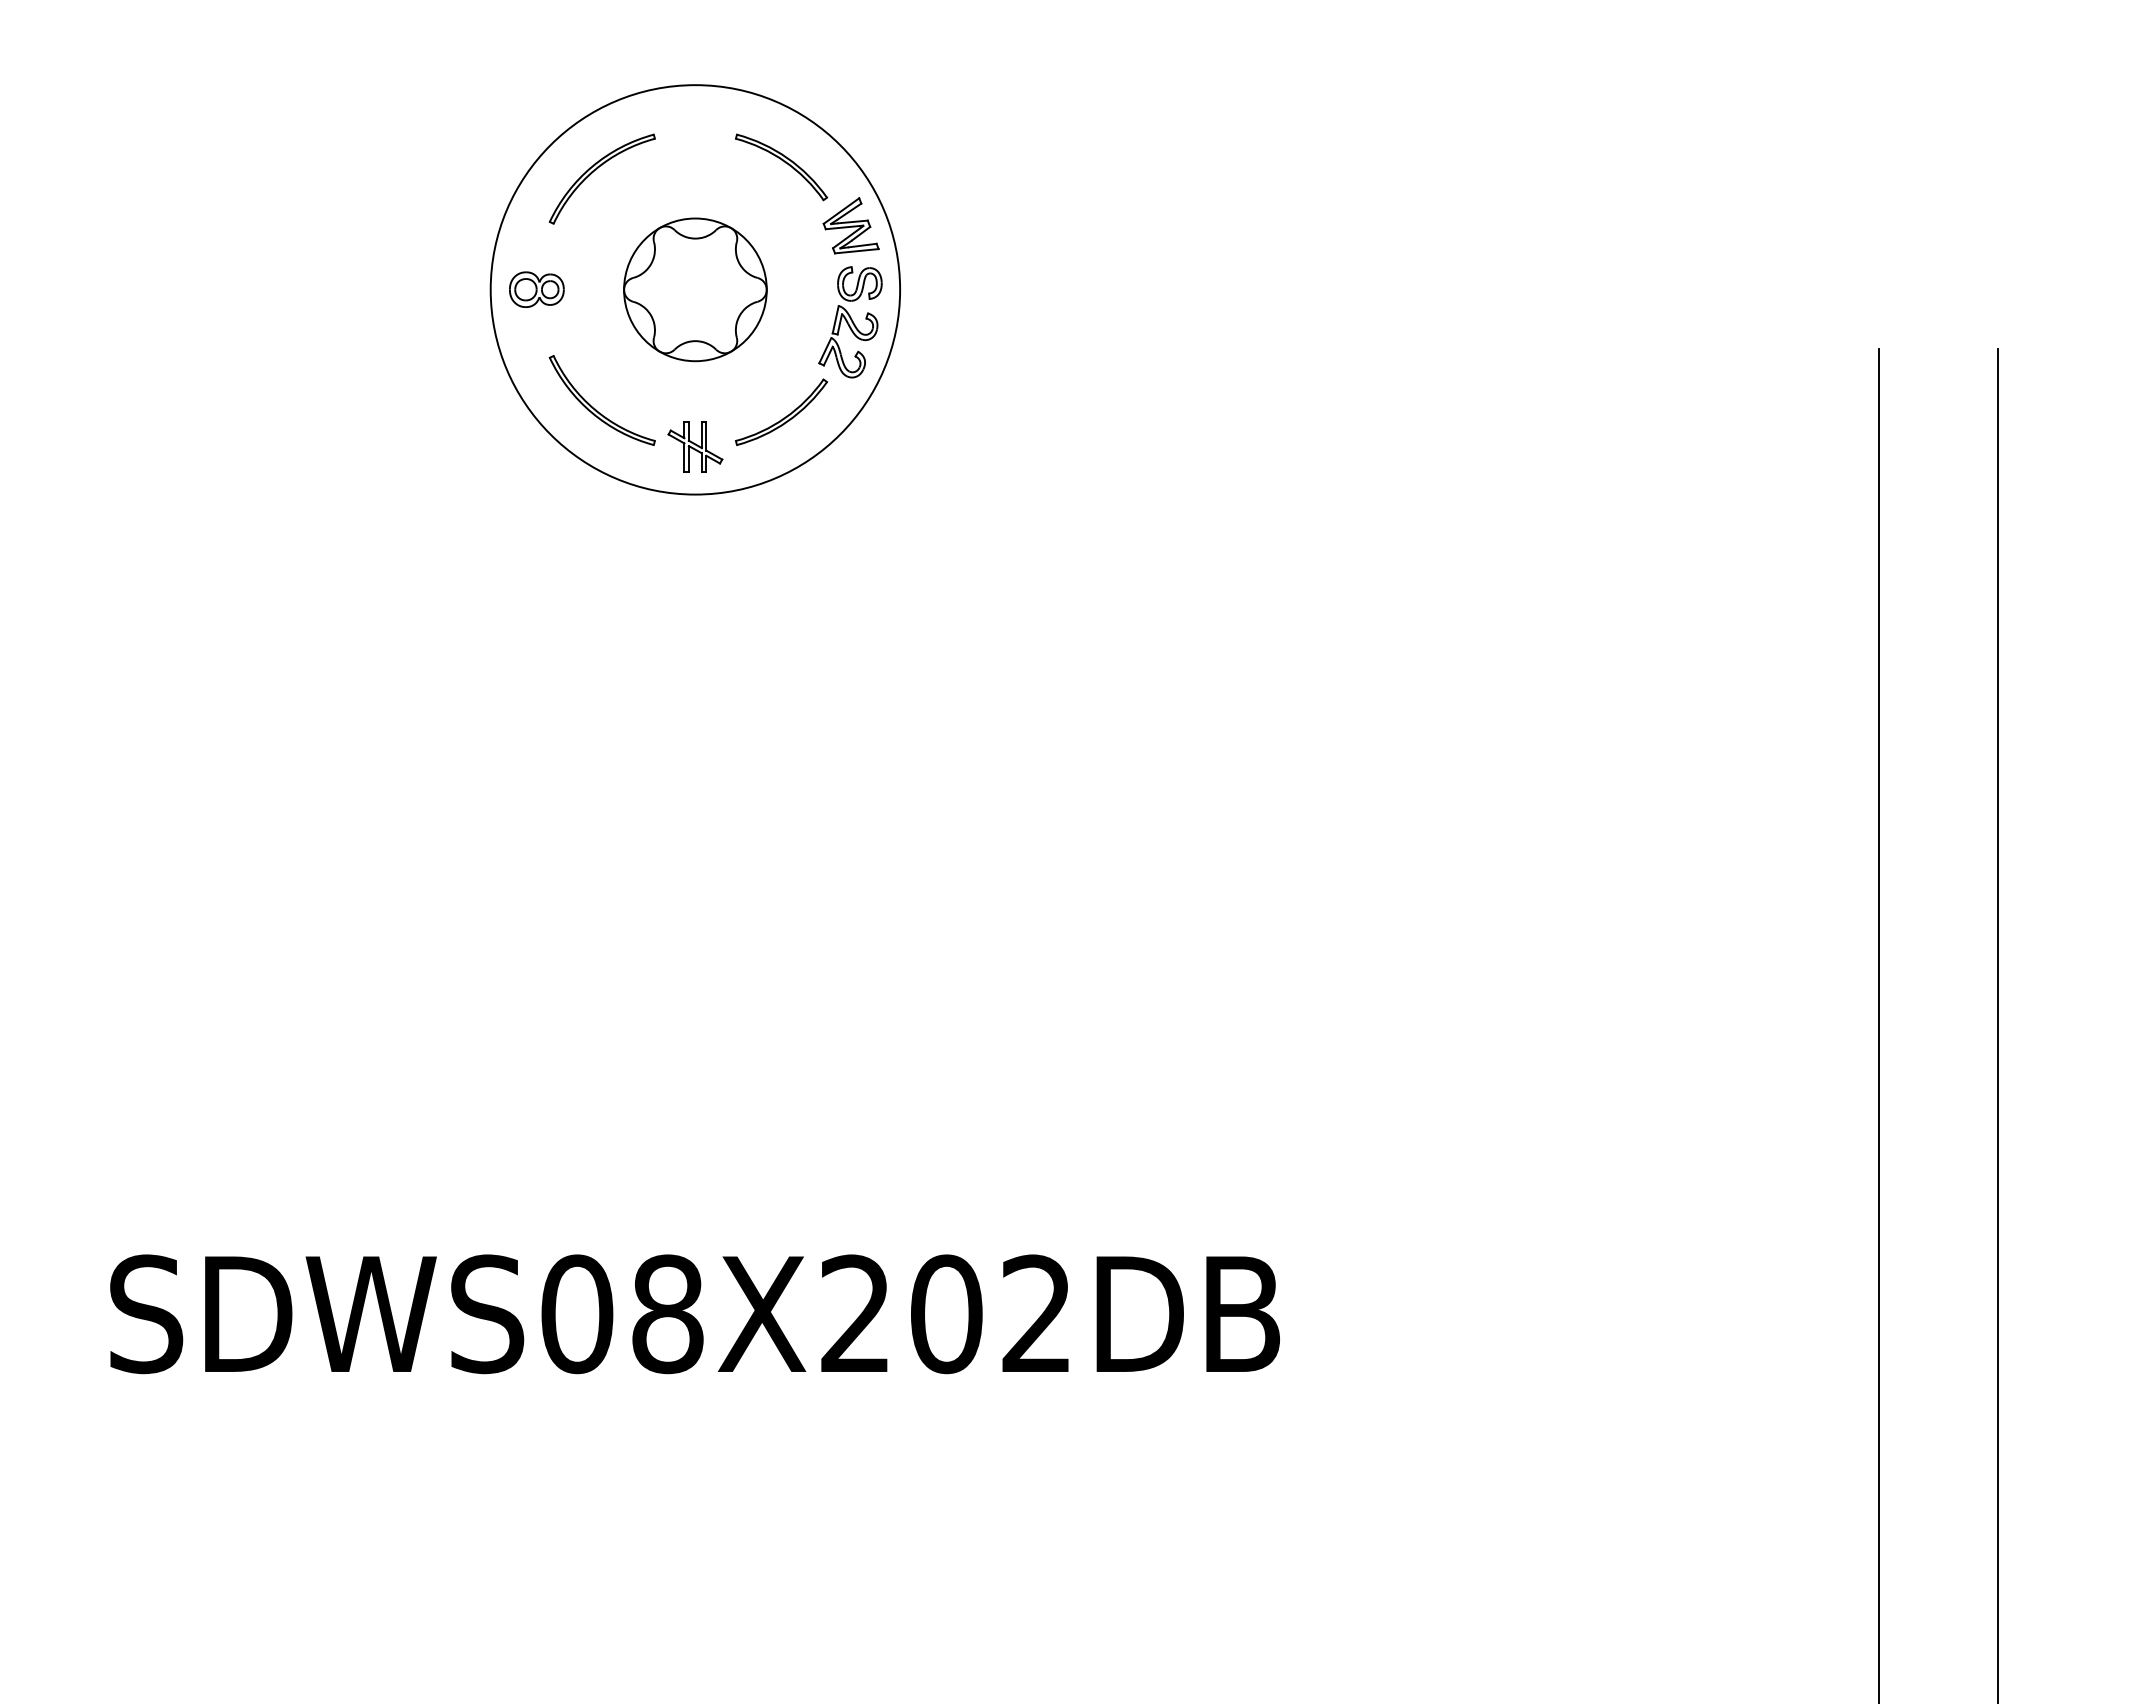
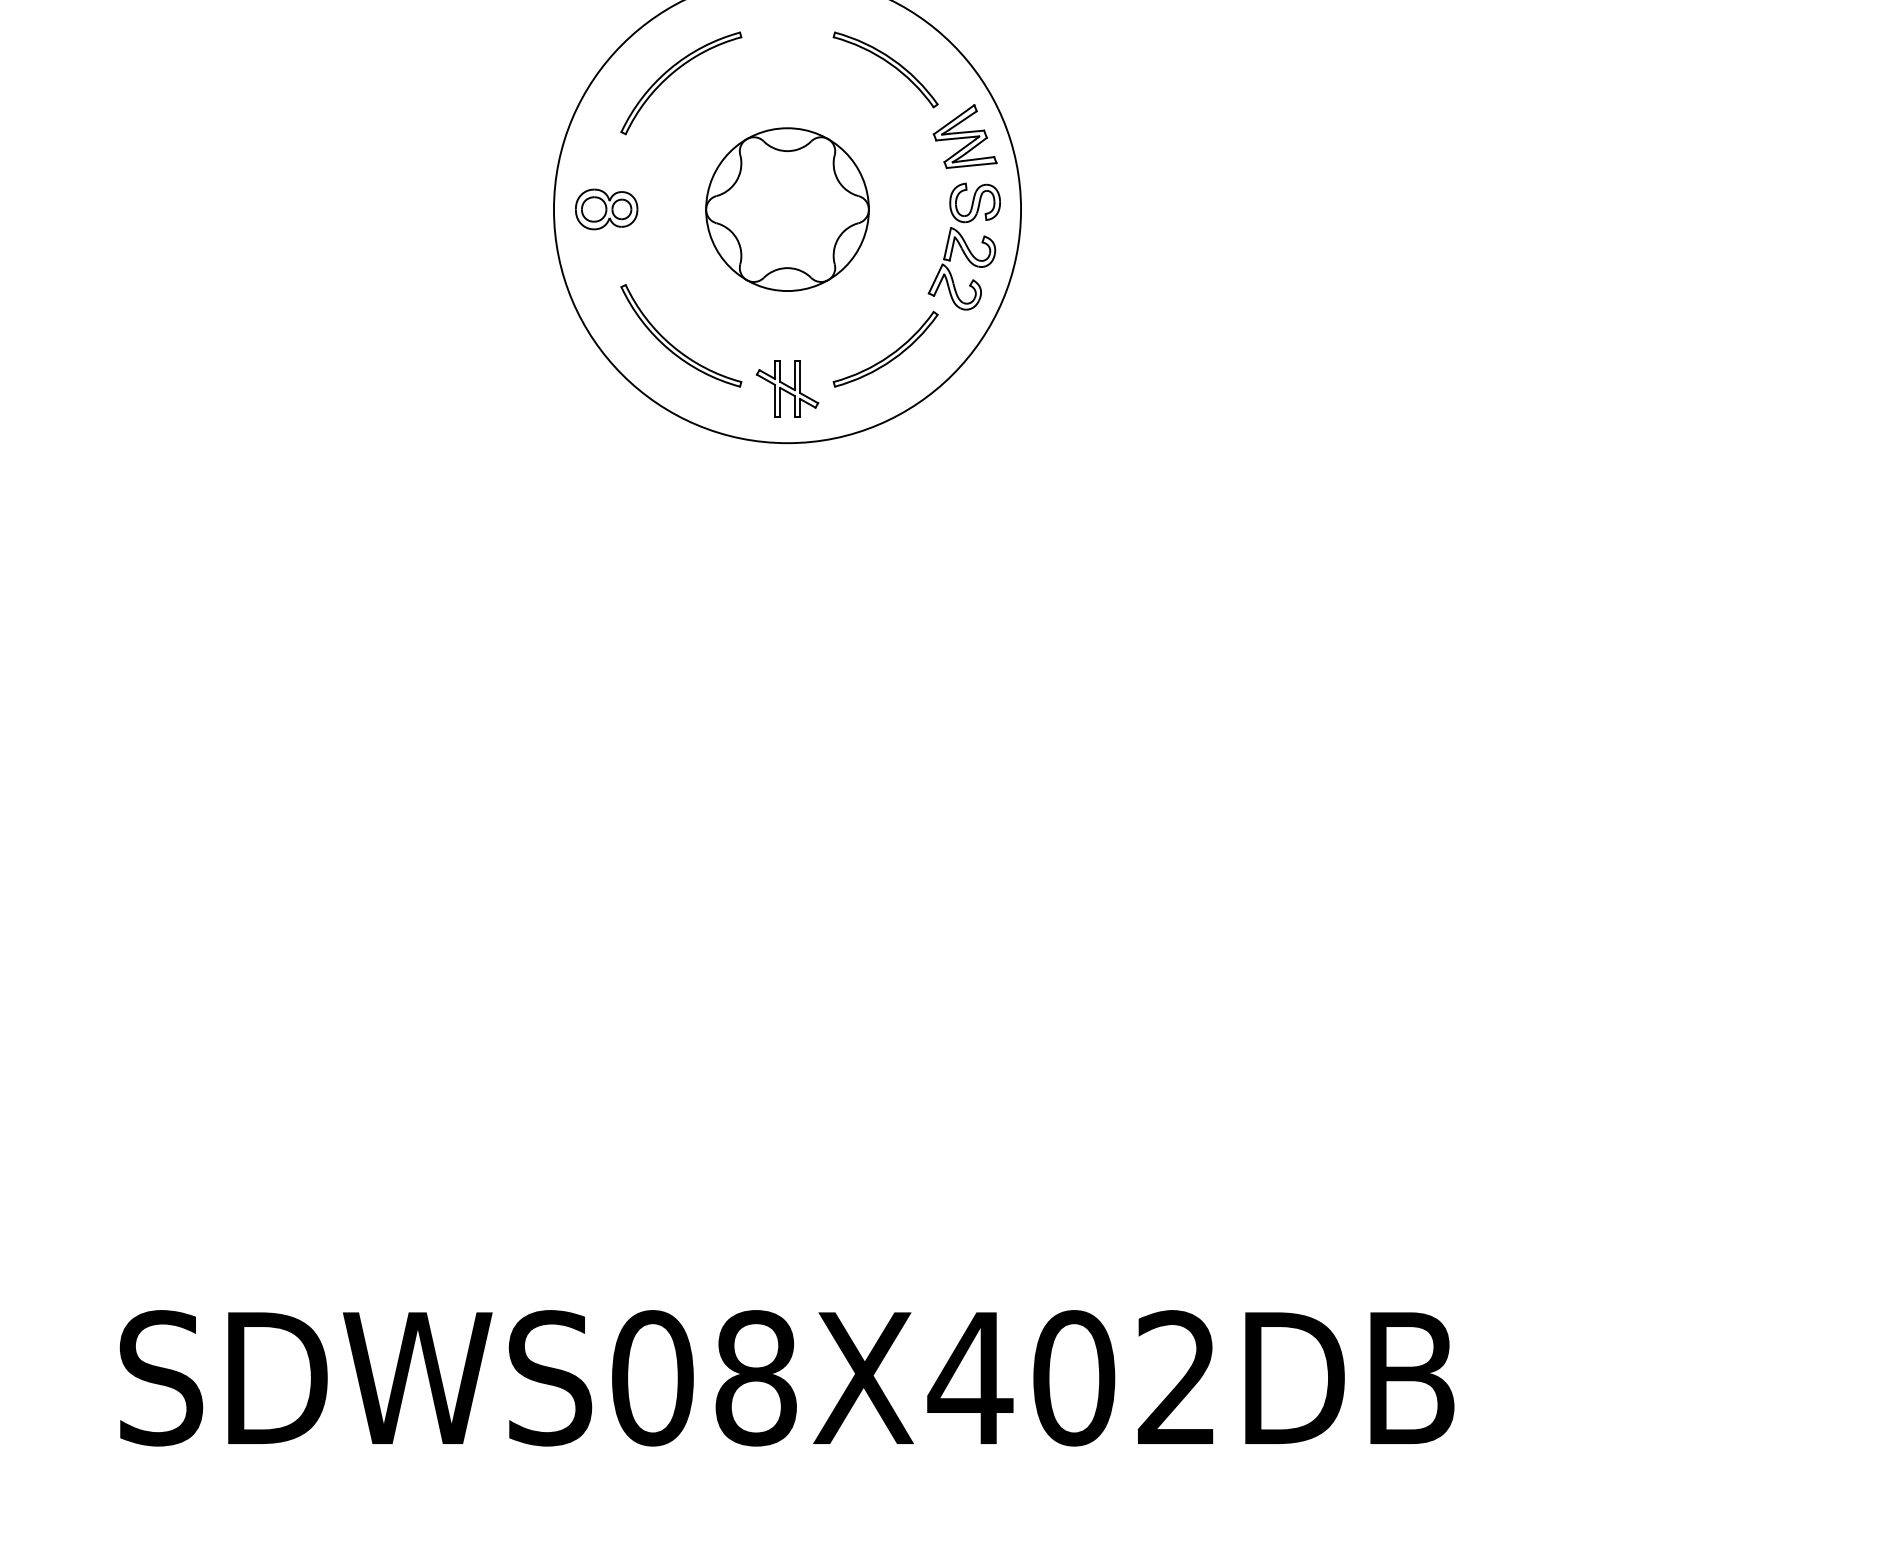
text: (855, 1312) -> (970, 1376), SDWS08X202DB -> SDWS08X402DB

